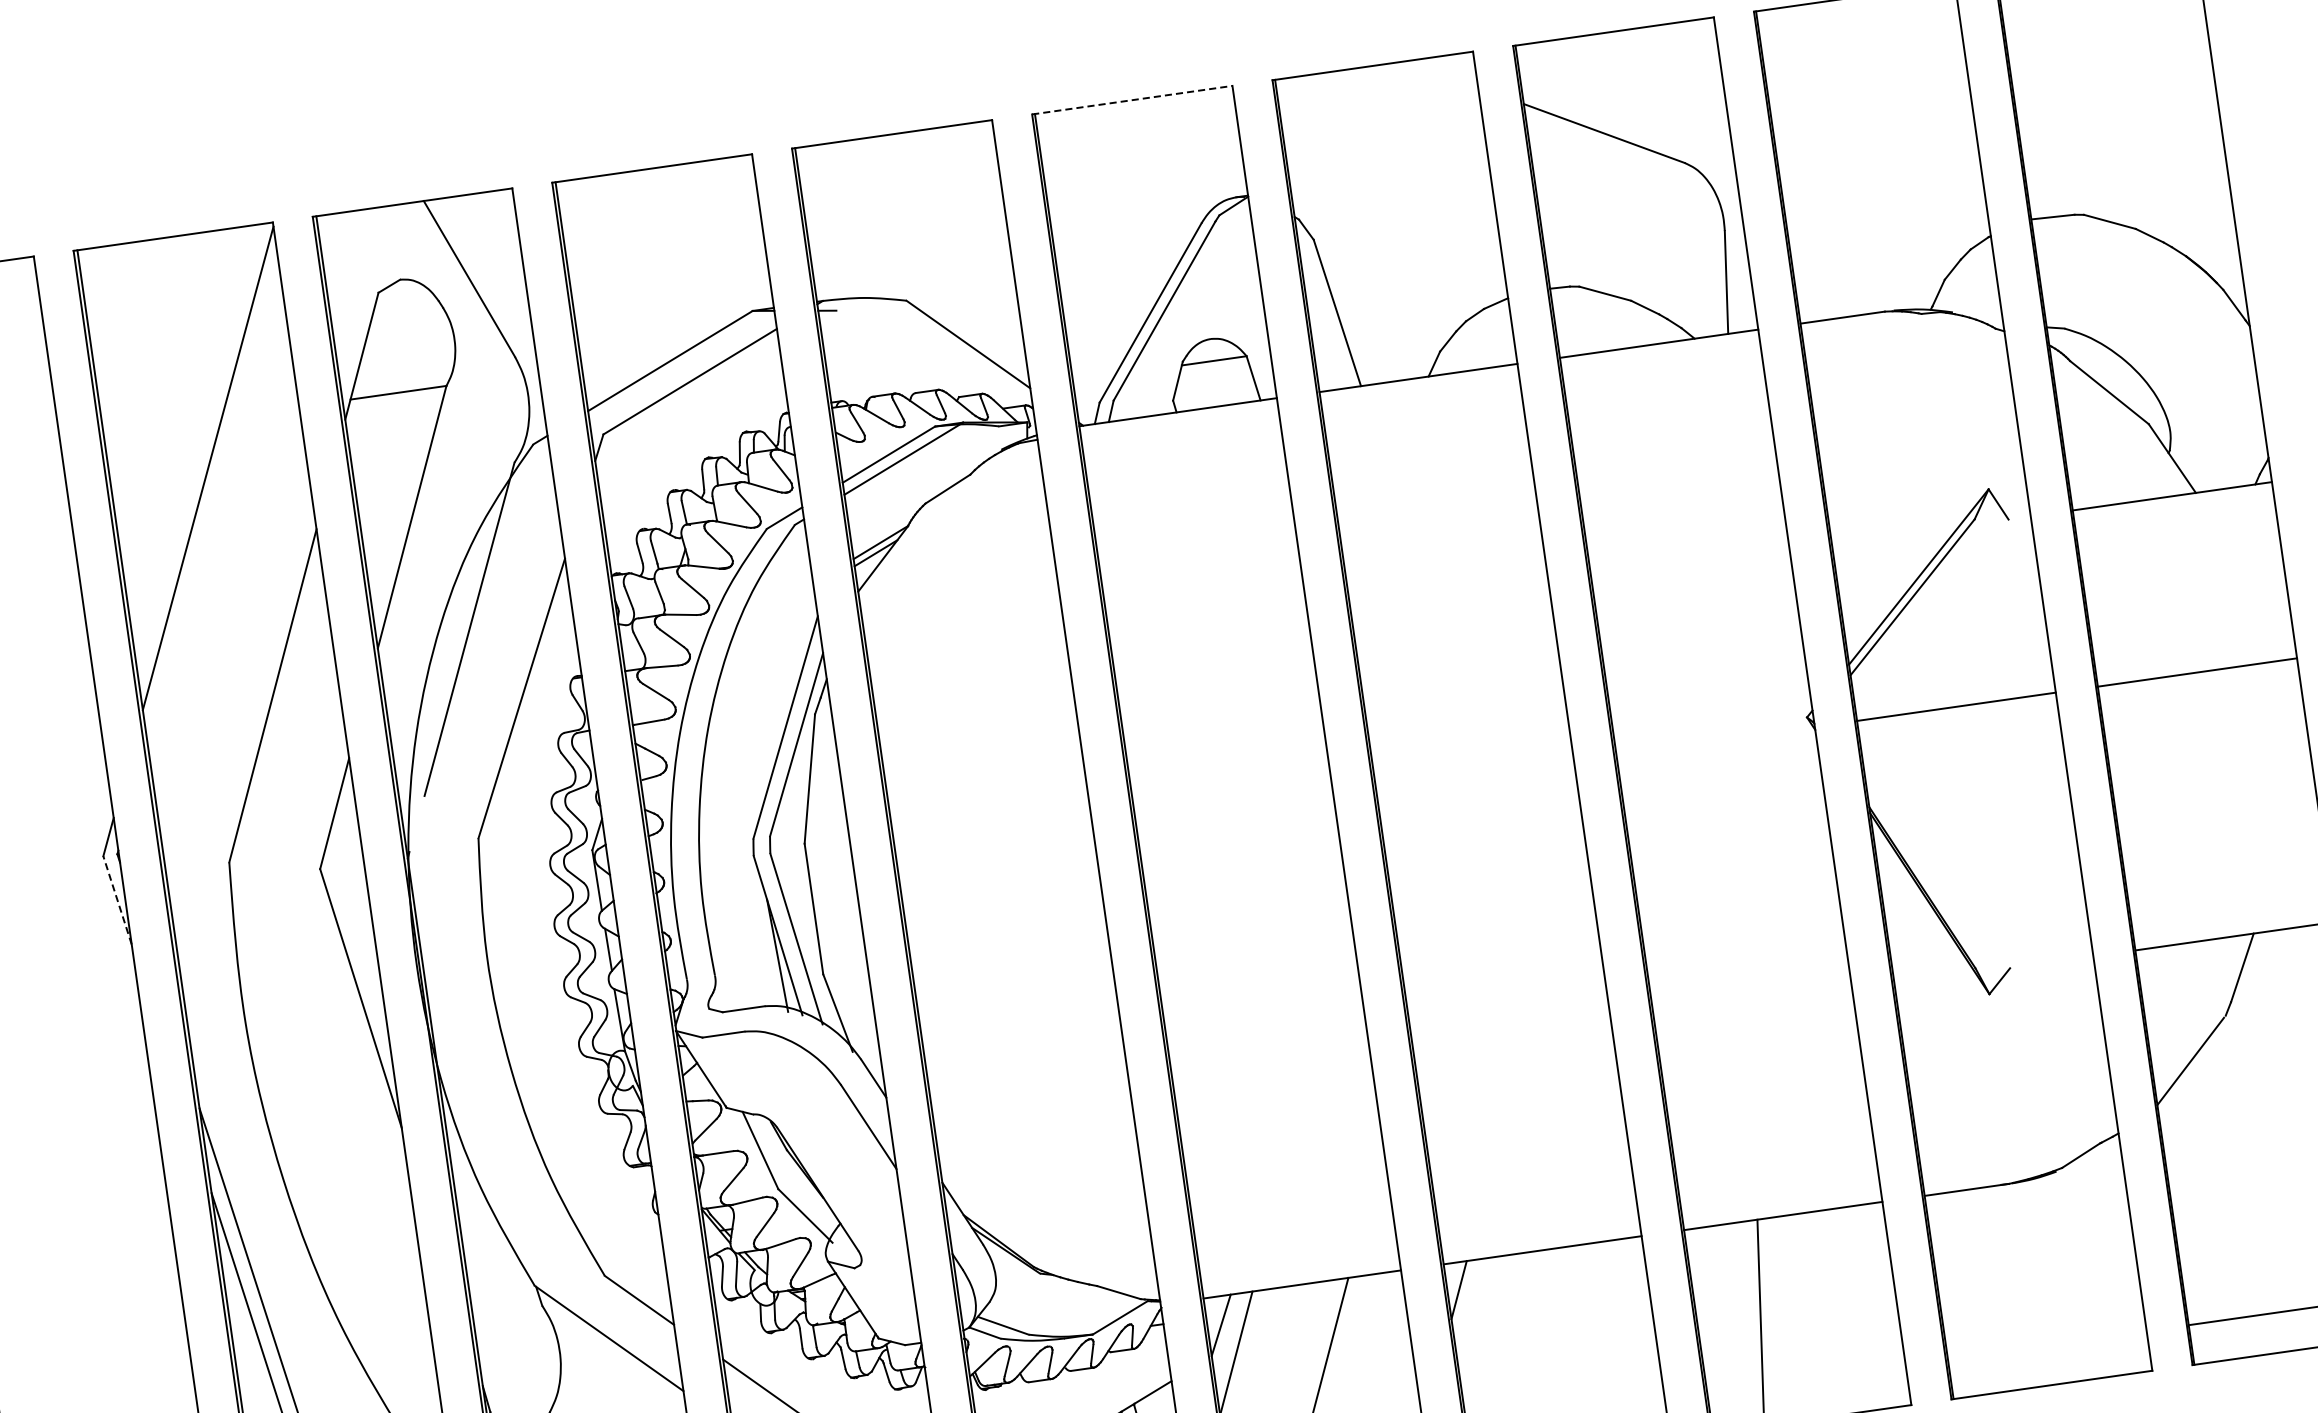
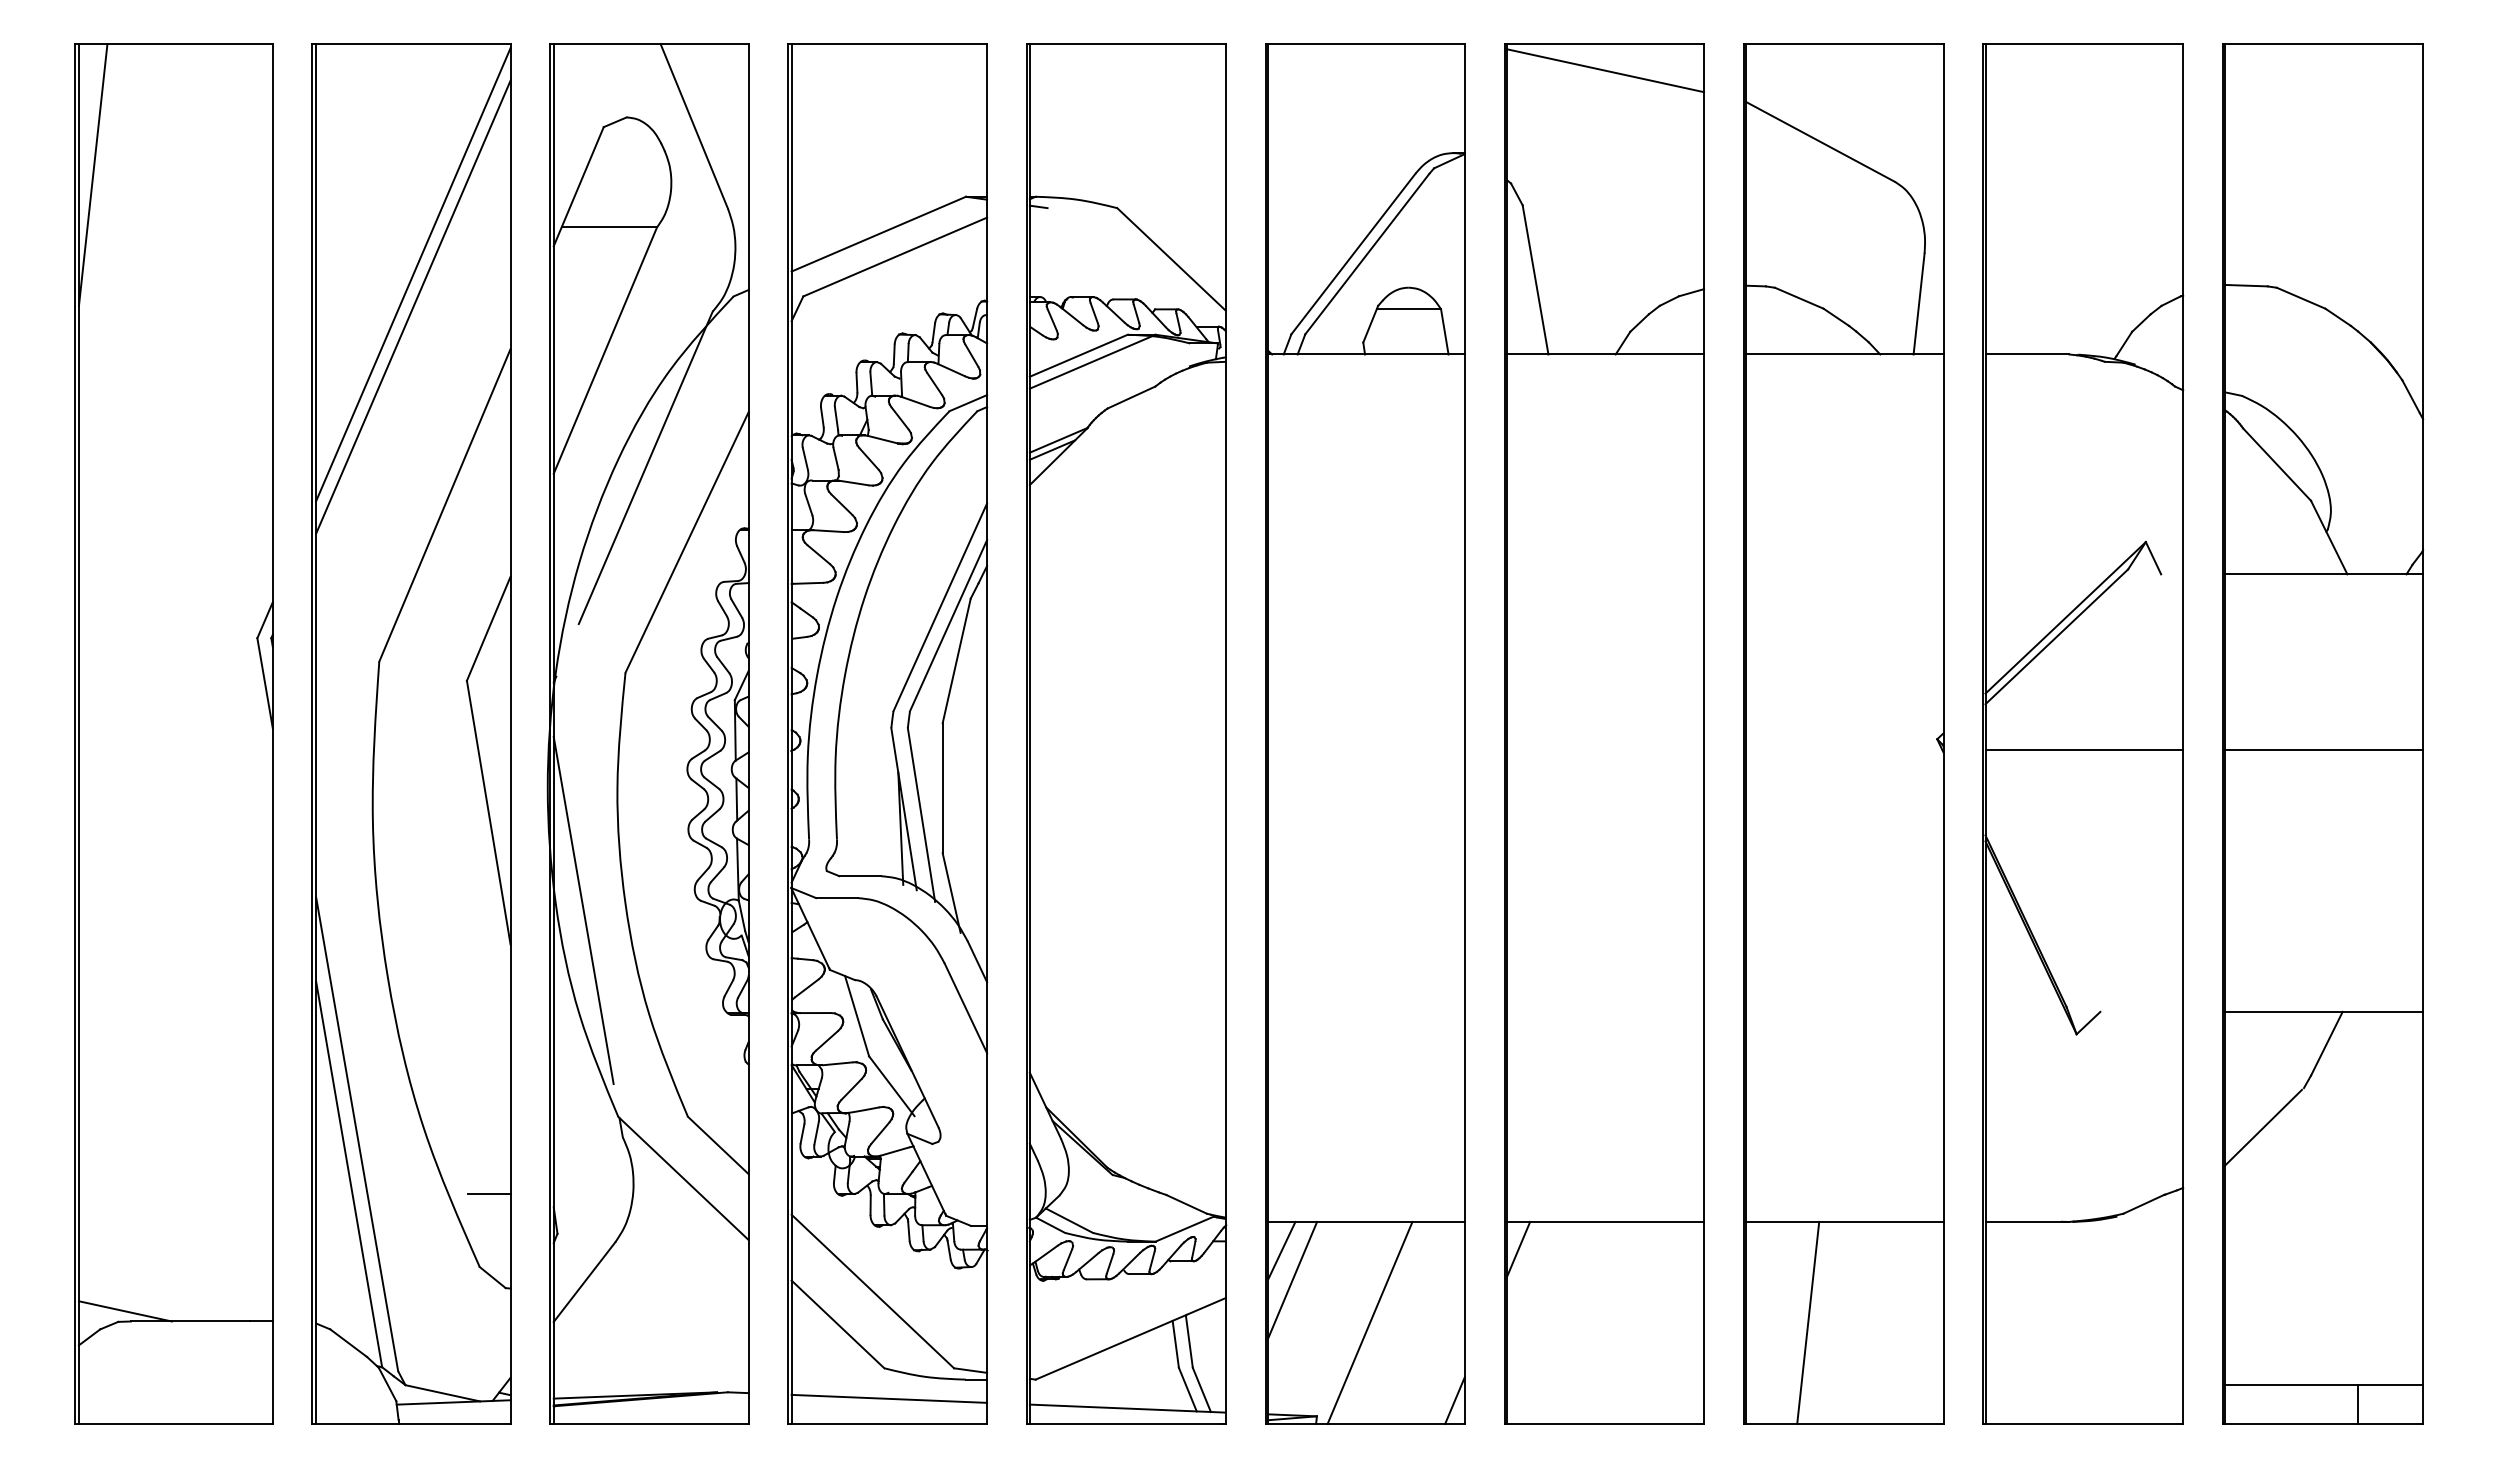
line: (1377, 92) -> (1605, 70), added
line: (1132, 100) -> (1365, 44), dashed -> solid
line: (212, 500) -> (413, 306), added
line: (118, 900) -> (265, 683), dashed -> solid
line: (470, 1083) -> (583, 910), added
line: (415, 1382) -> (488, 1194), added

